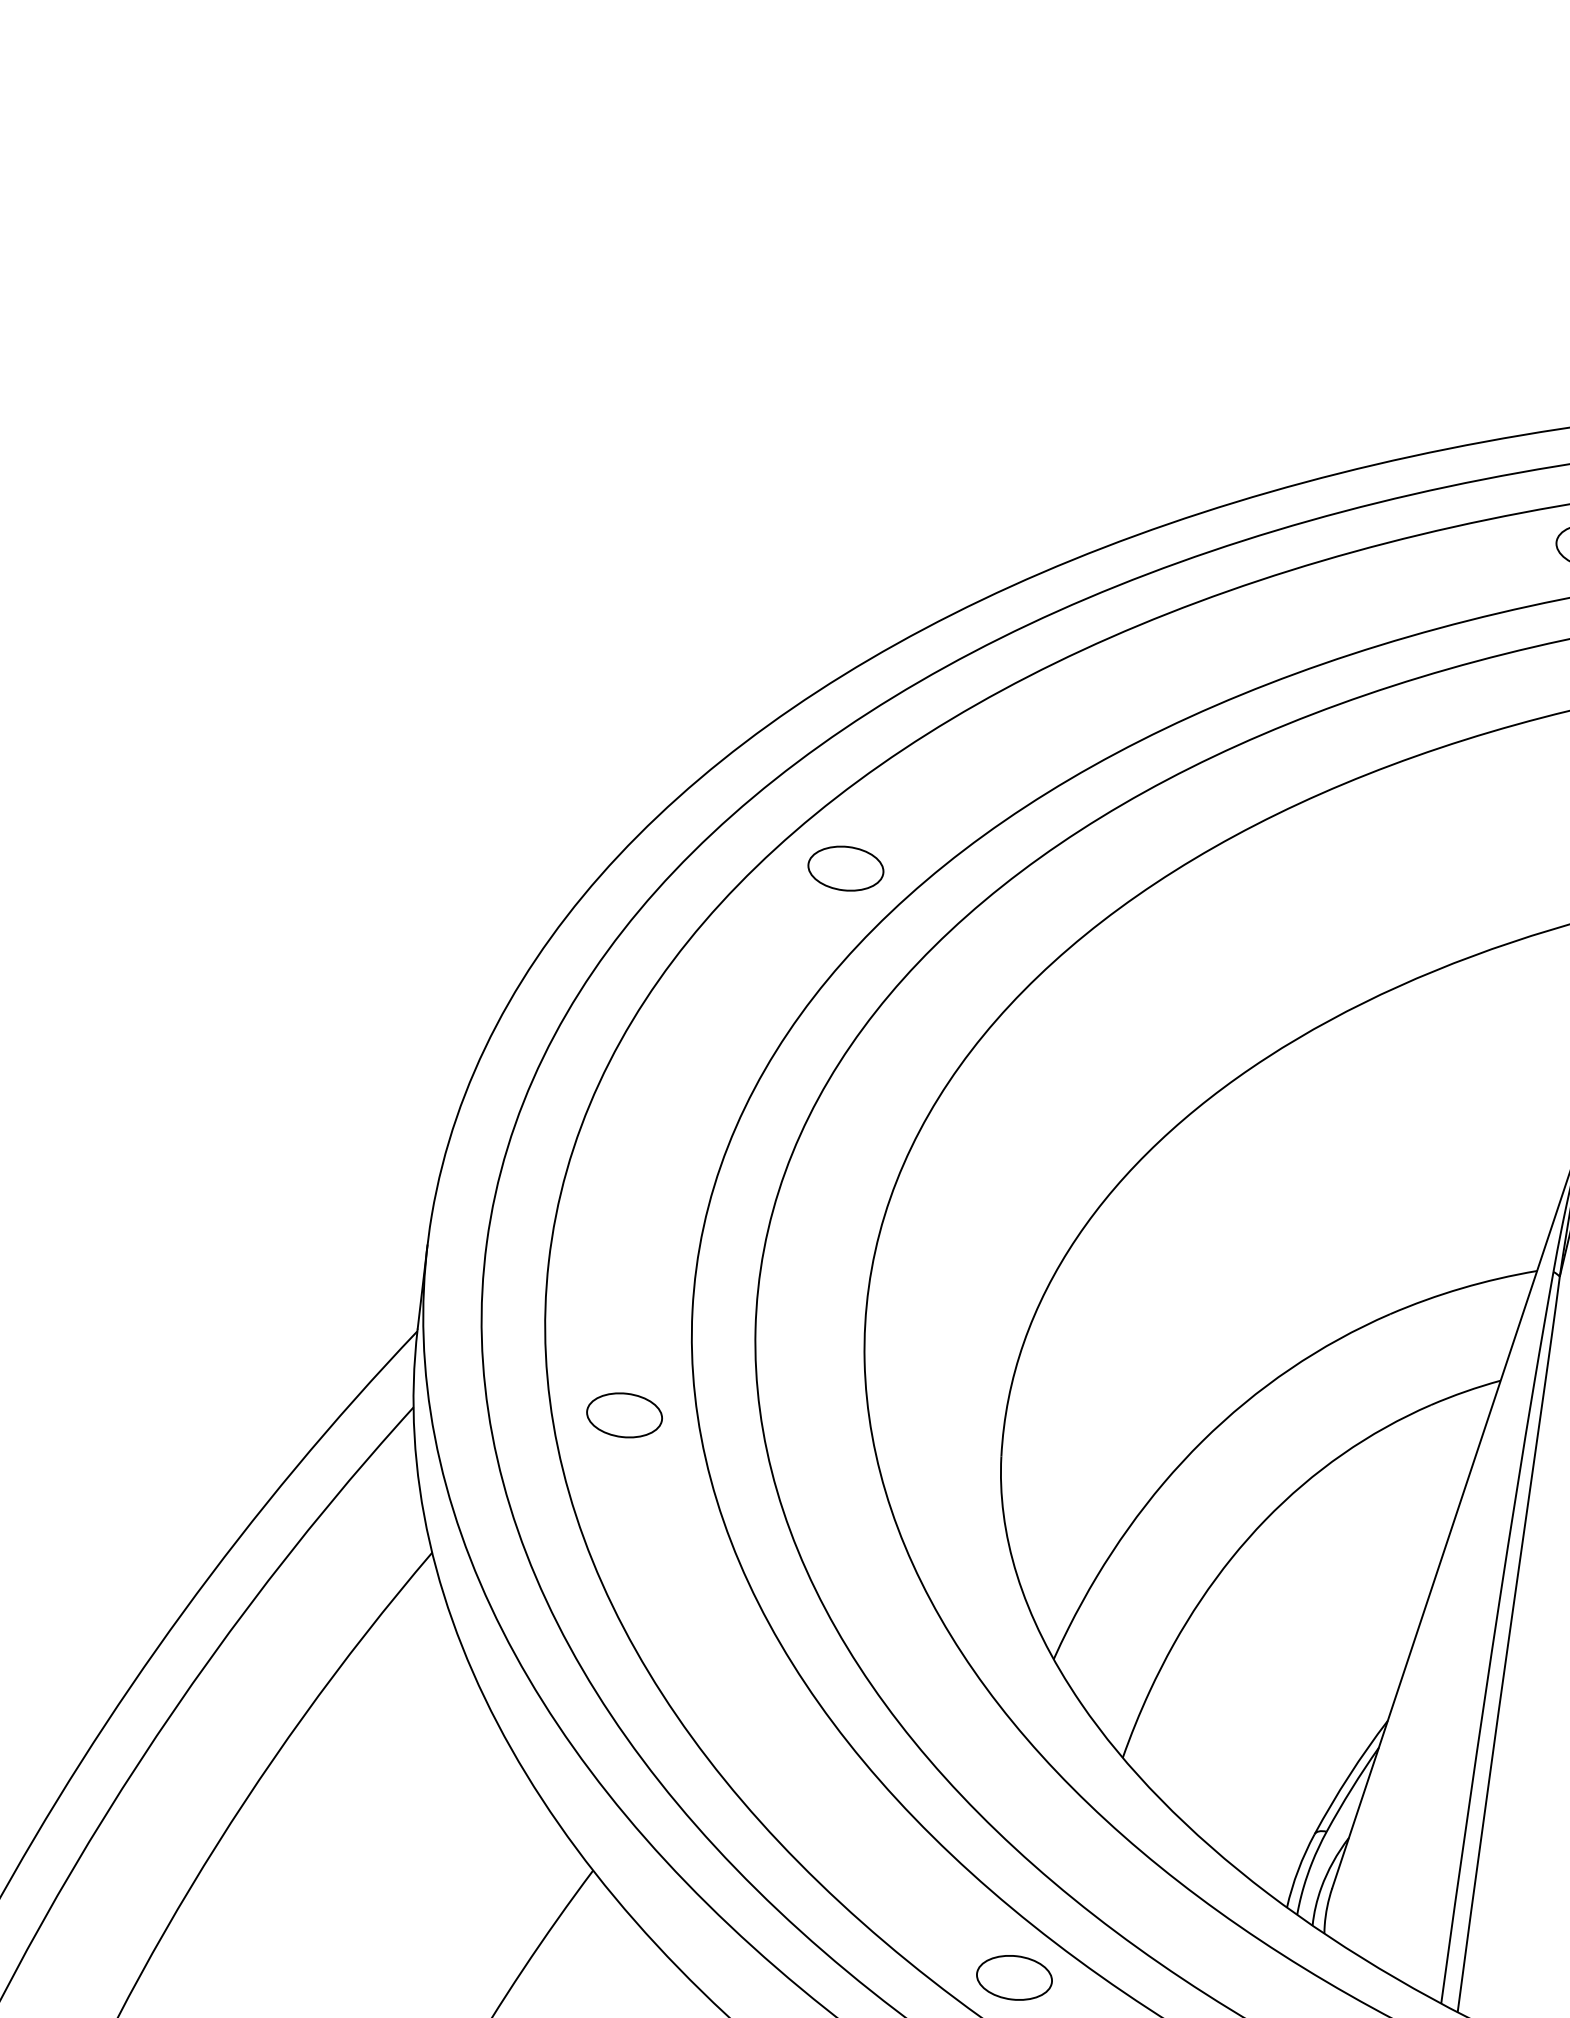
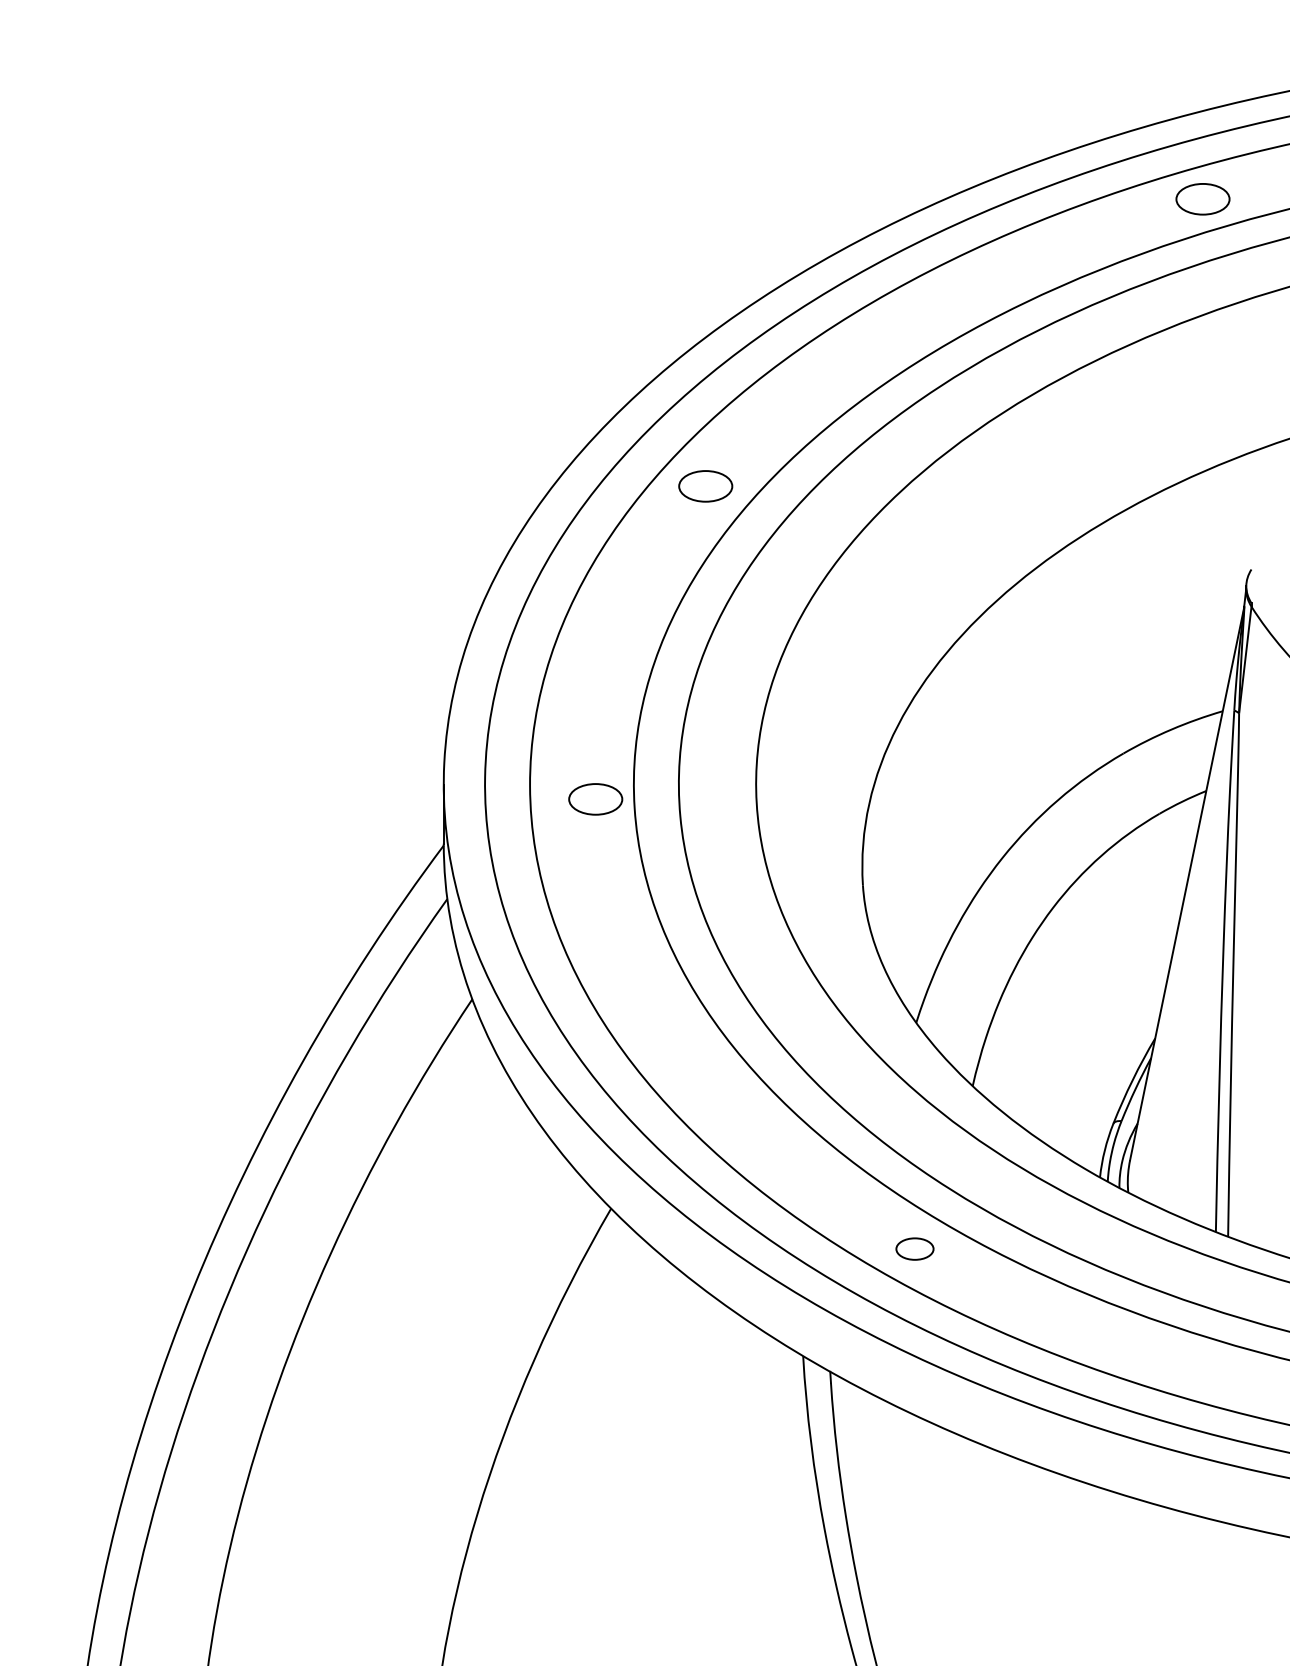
part: (624, 1415) -> (595, 799), moved
part: (1013, 1976) -> (914, 1248), size x0.7

